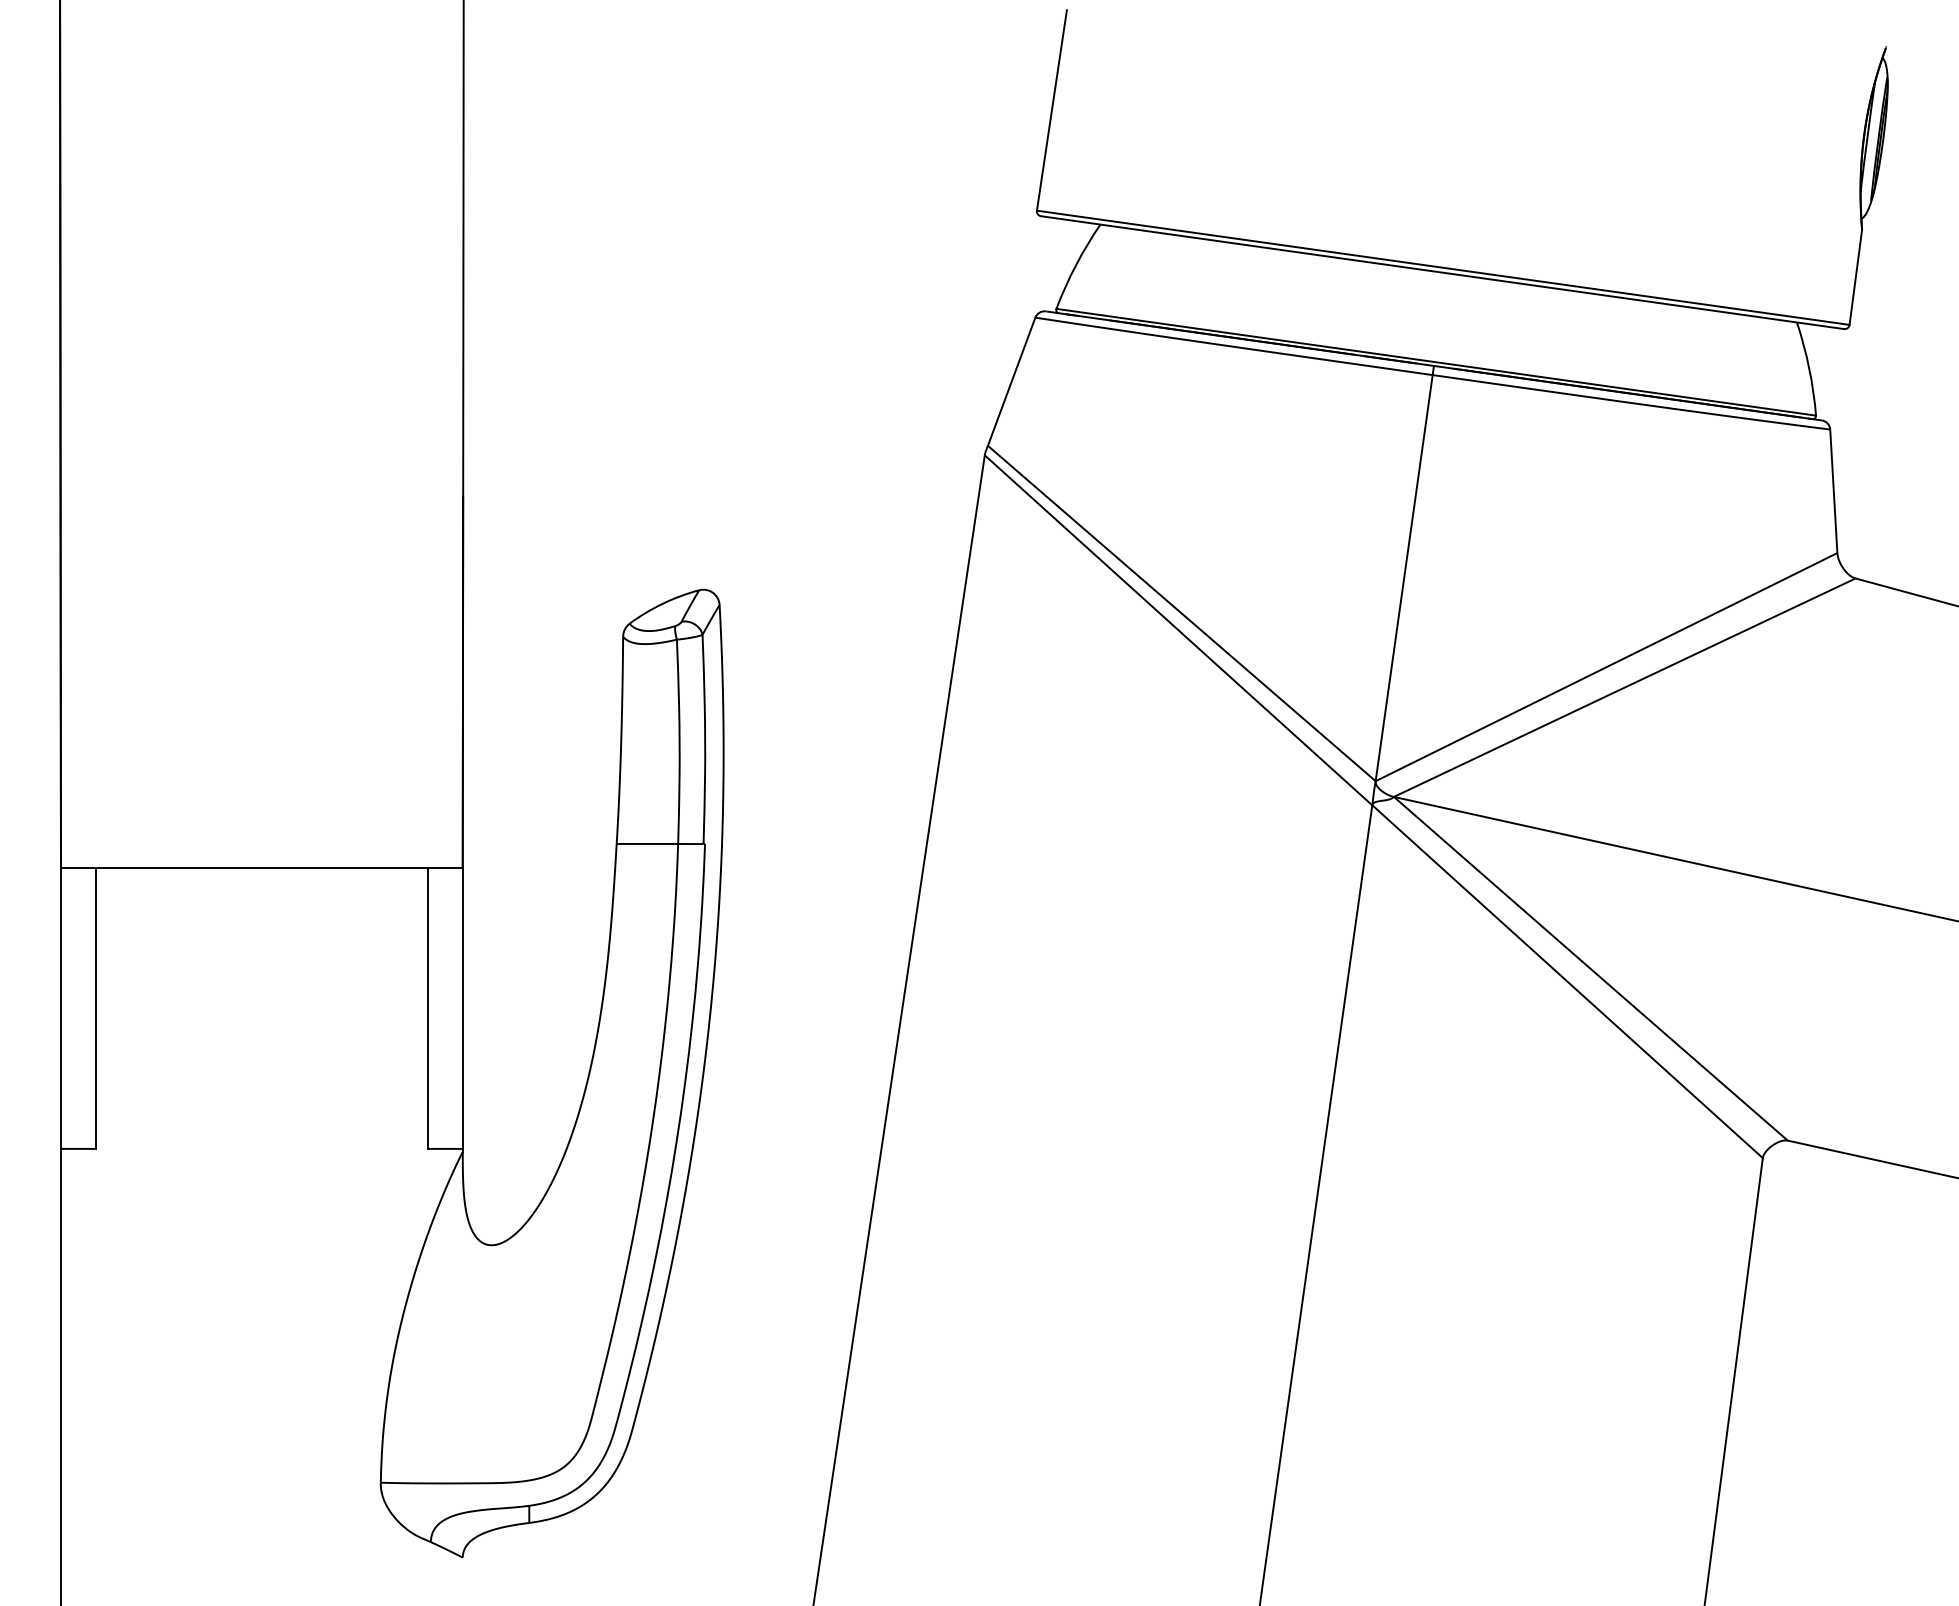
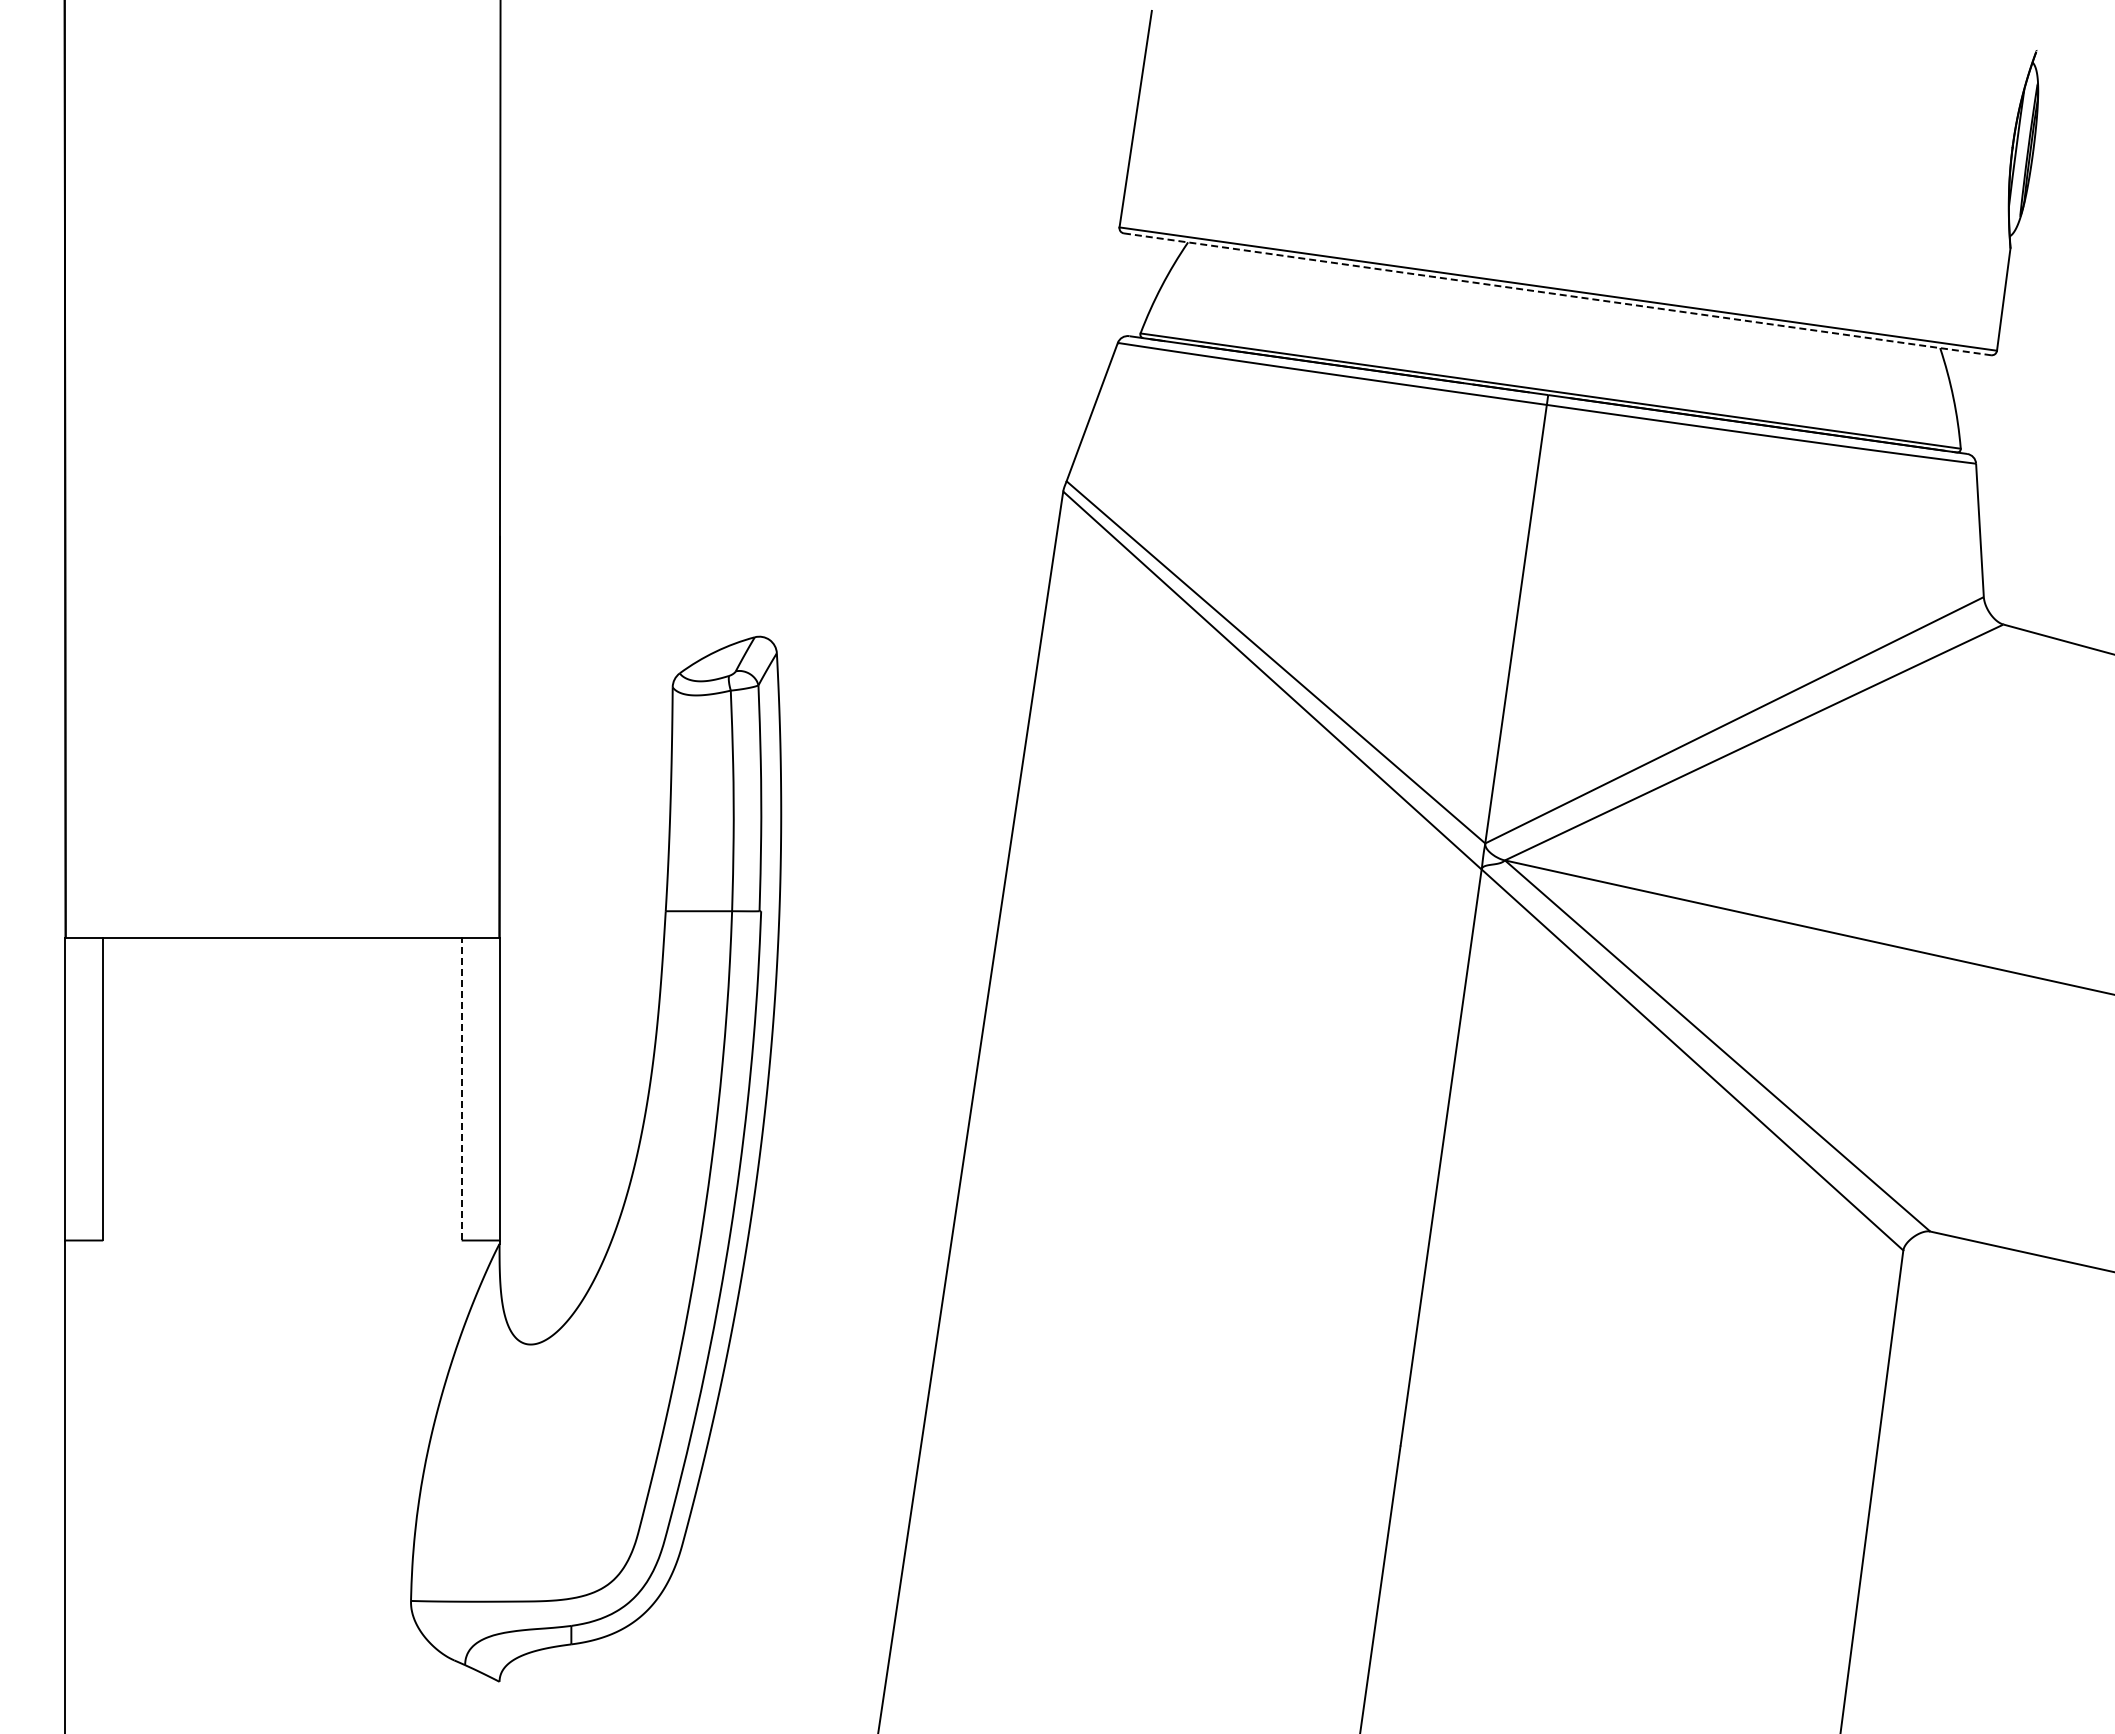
line: (1442, 272) -> (1557, 294), solid -> dashed
line: (427, 1008) -> (461, 1088), solid -> dashed

